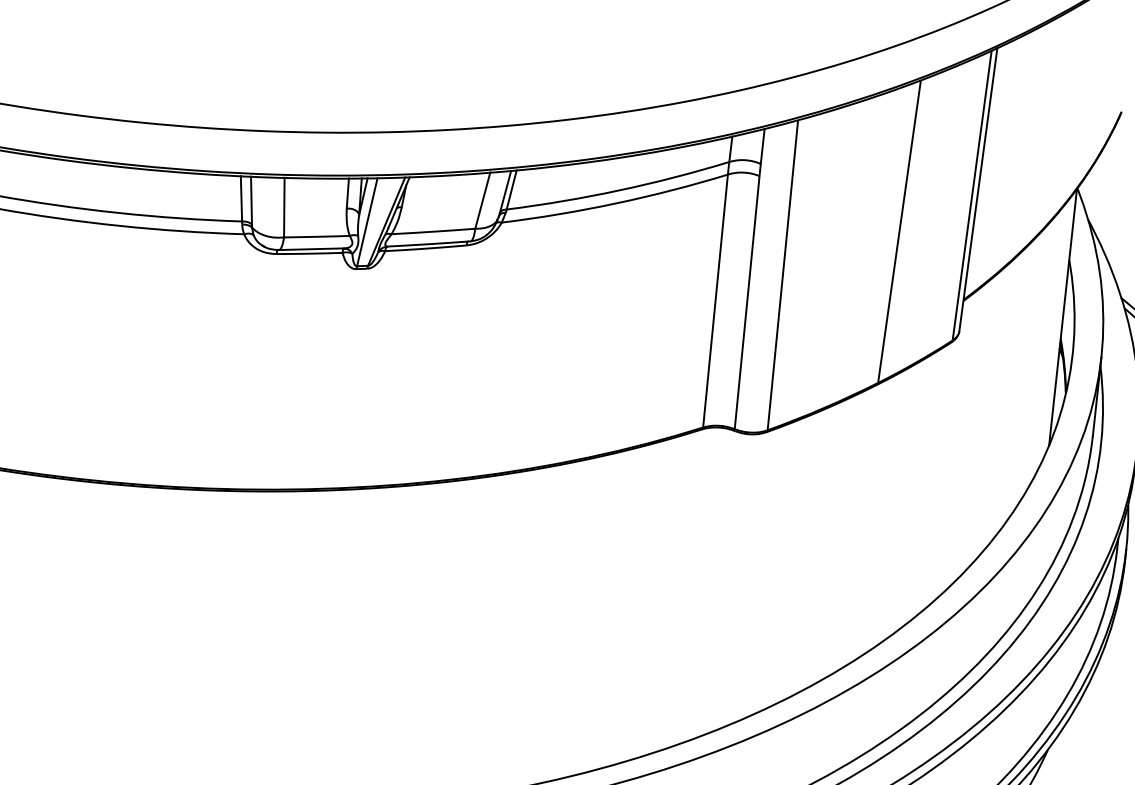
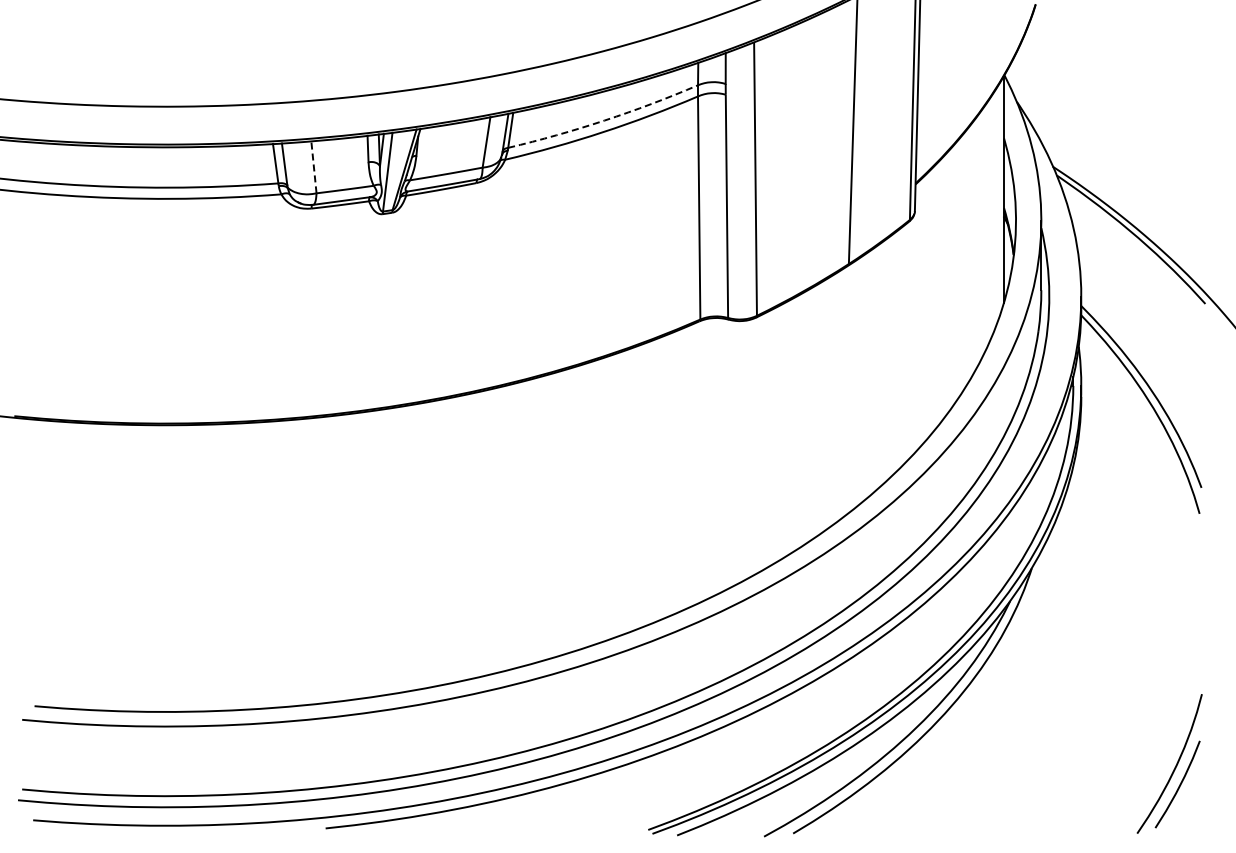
arc: (619, 190) -> (604, 120), solid -> dashed
line: (283, 206) -> (313, 166), solid -> dashed

